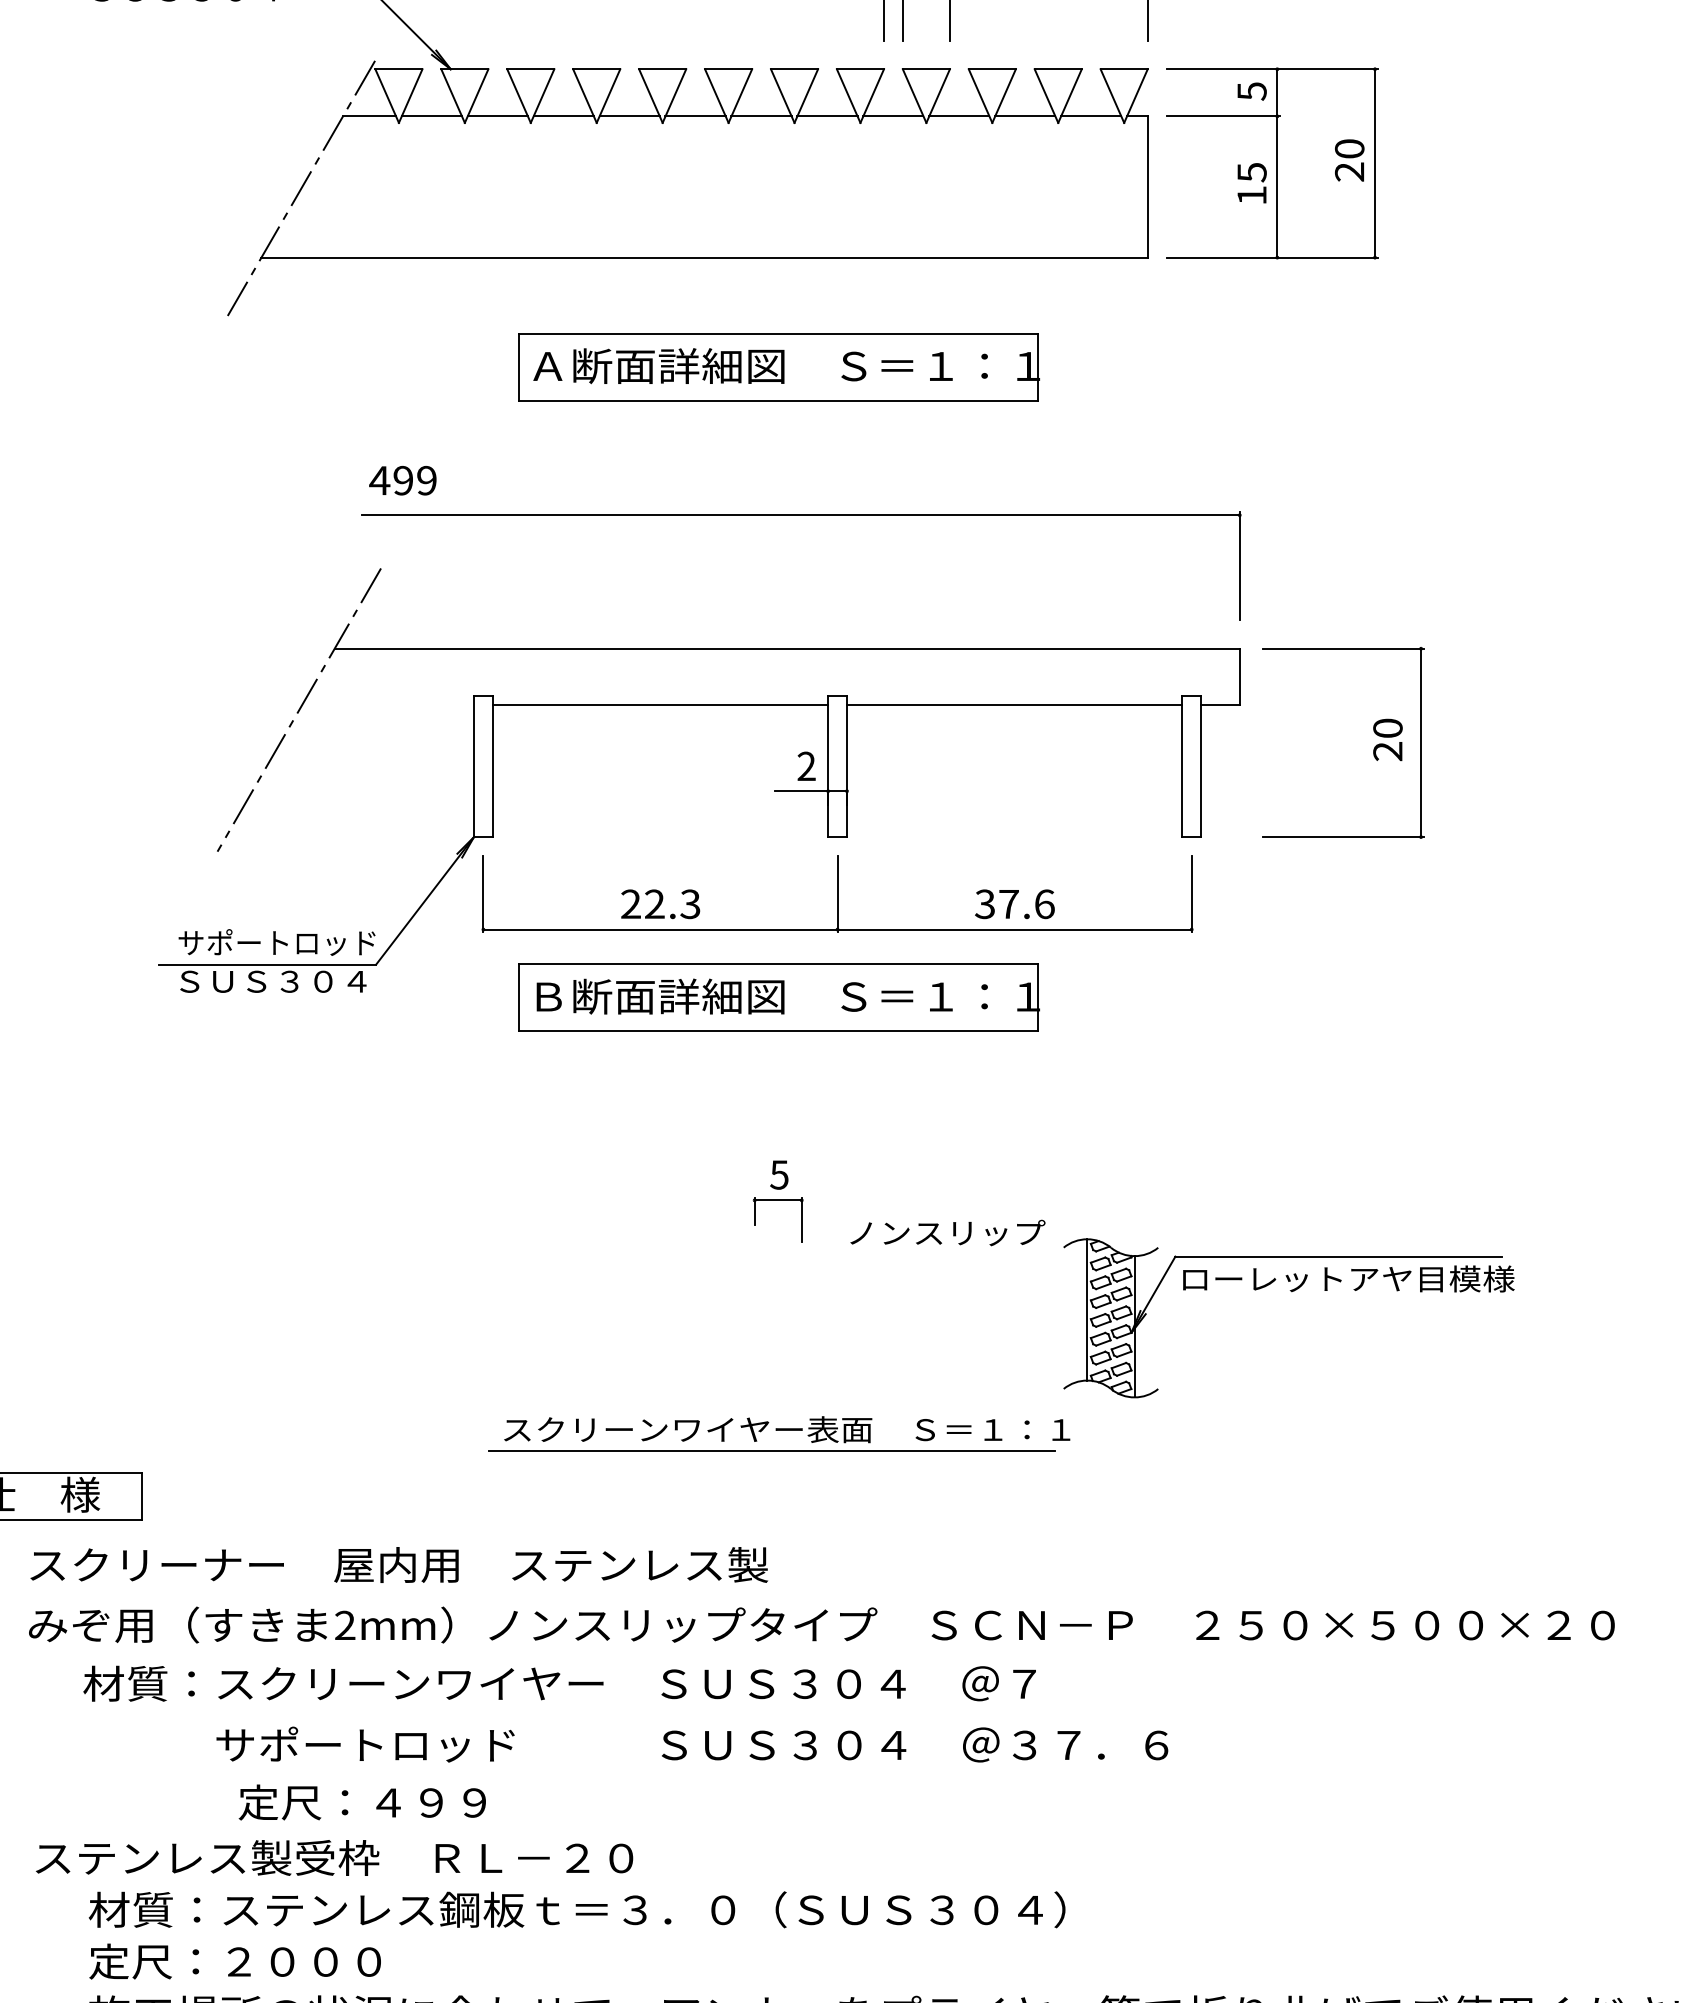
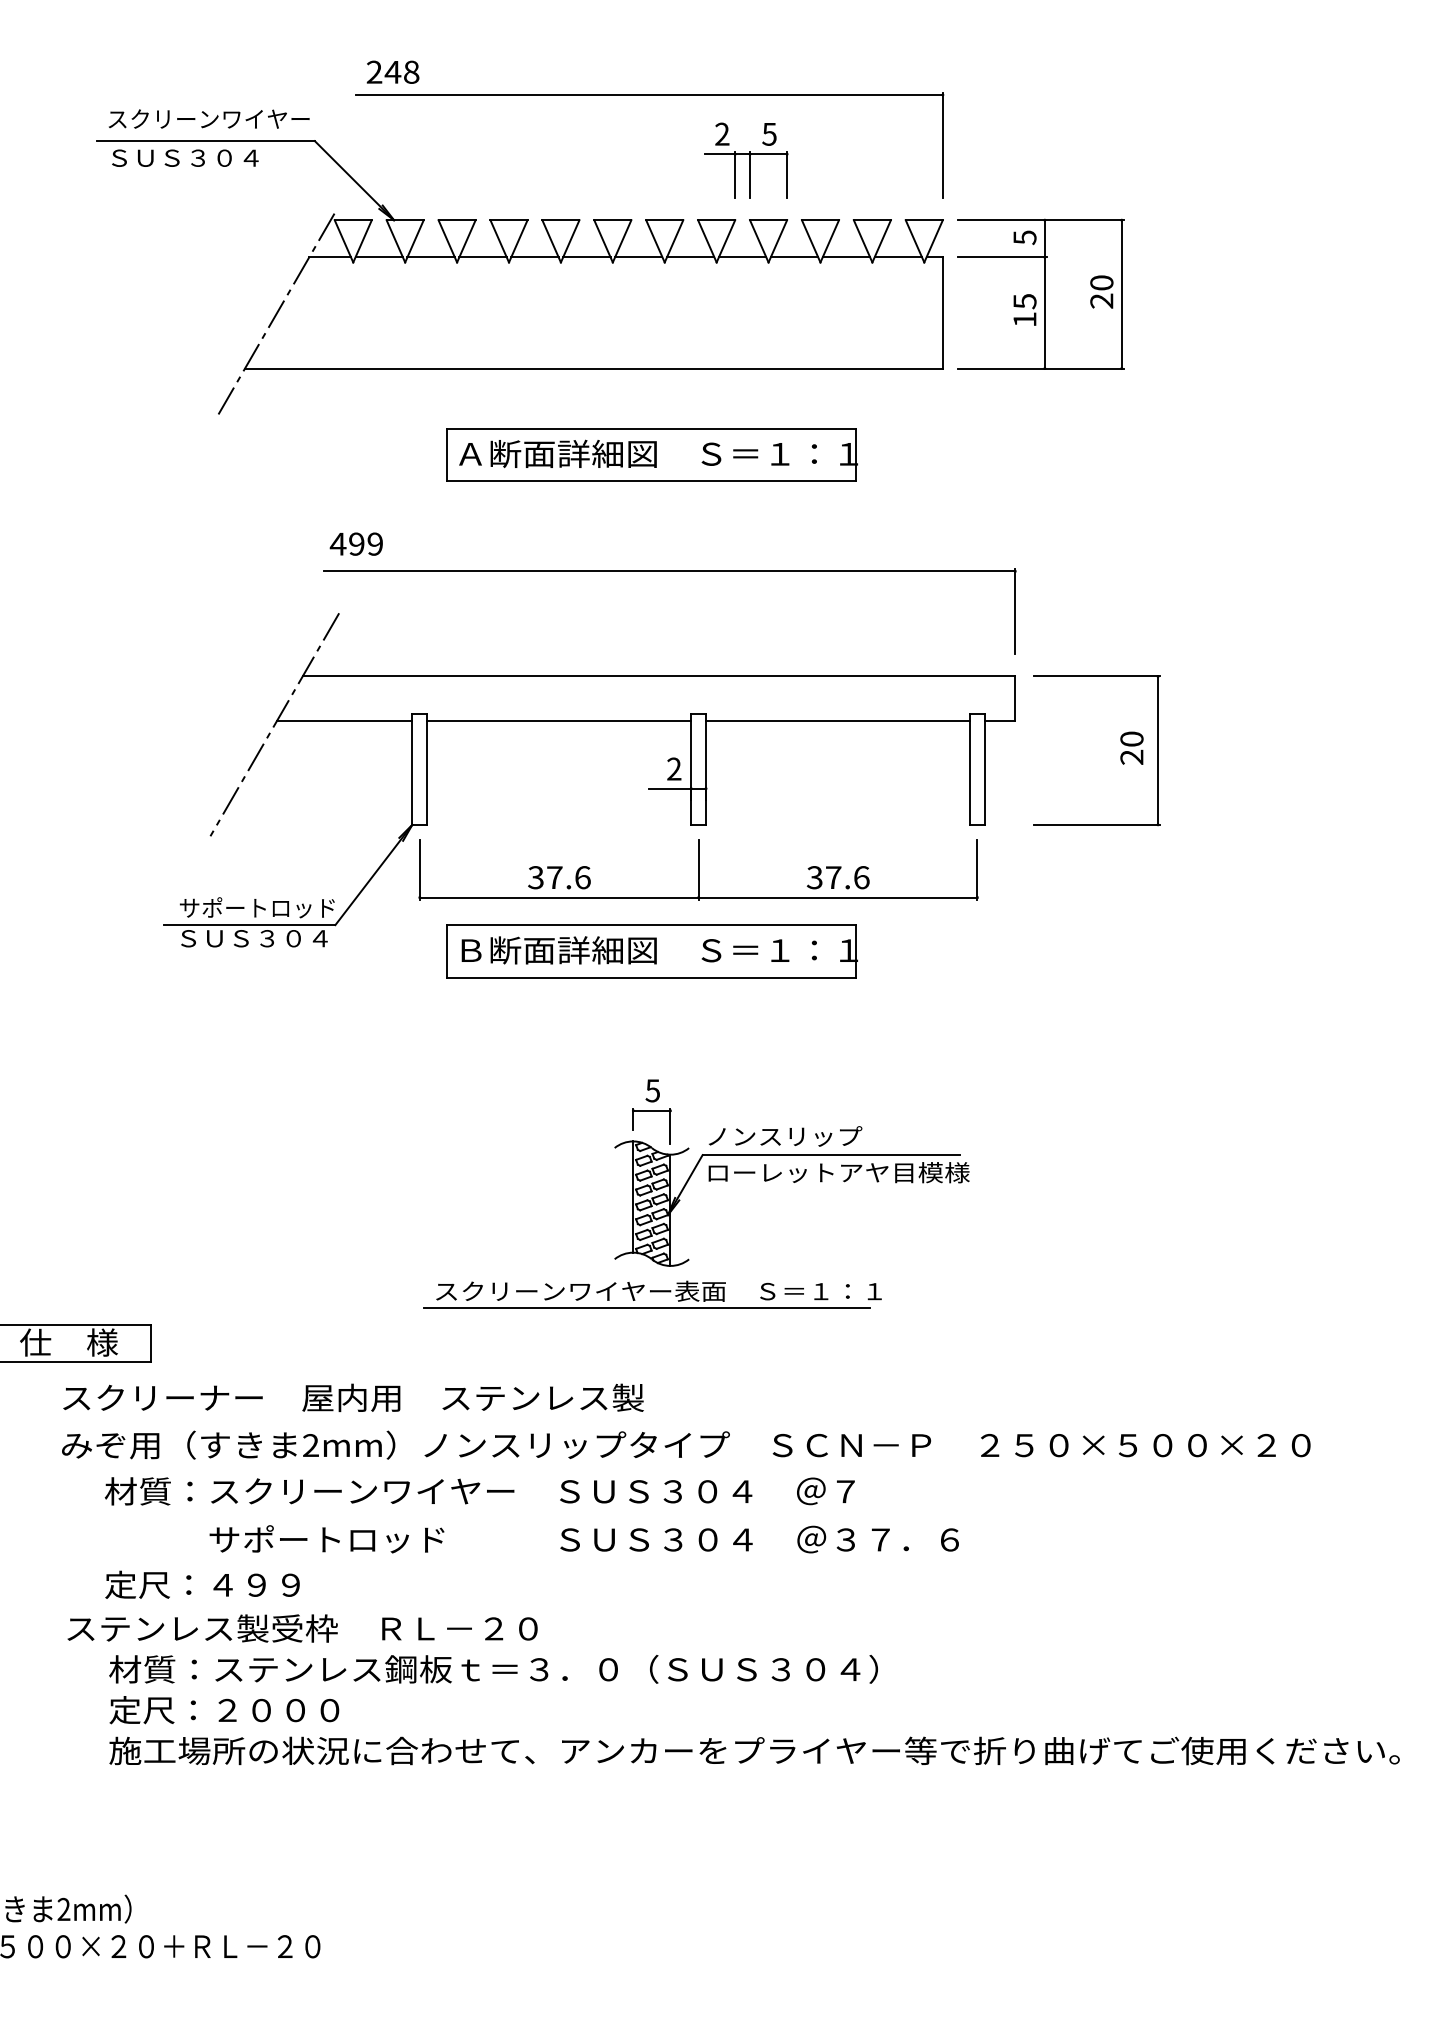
line: (387, 704) -> (344, 720), added
text: (660, 904) -> (559, 877), 22.3 -> 37.6
part: (1290, 1291) -> (793, 1182), moved
text: (362, 1802) -> (202, 1584), moved

